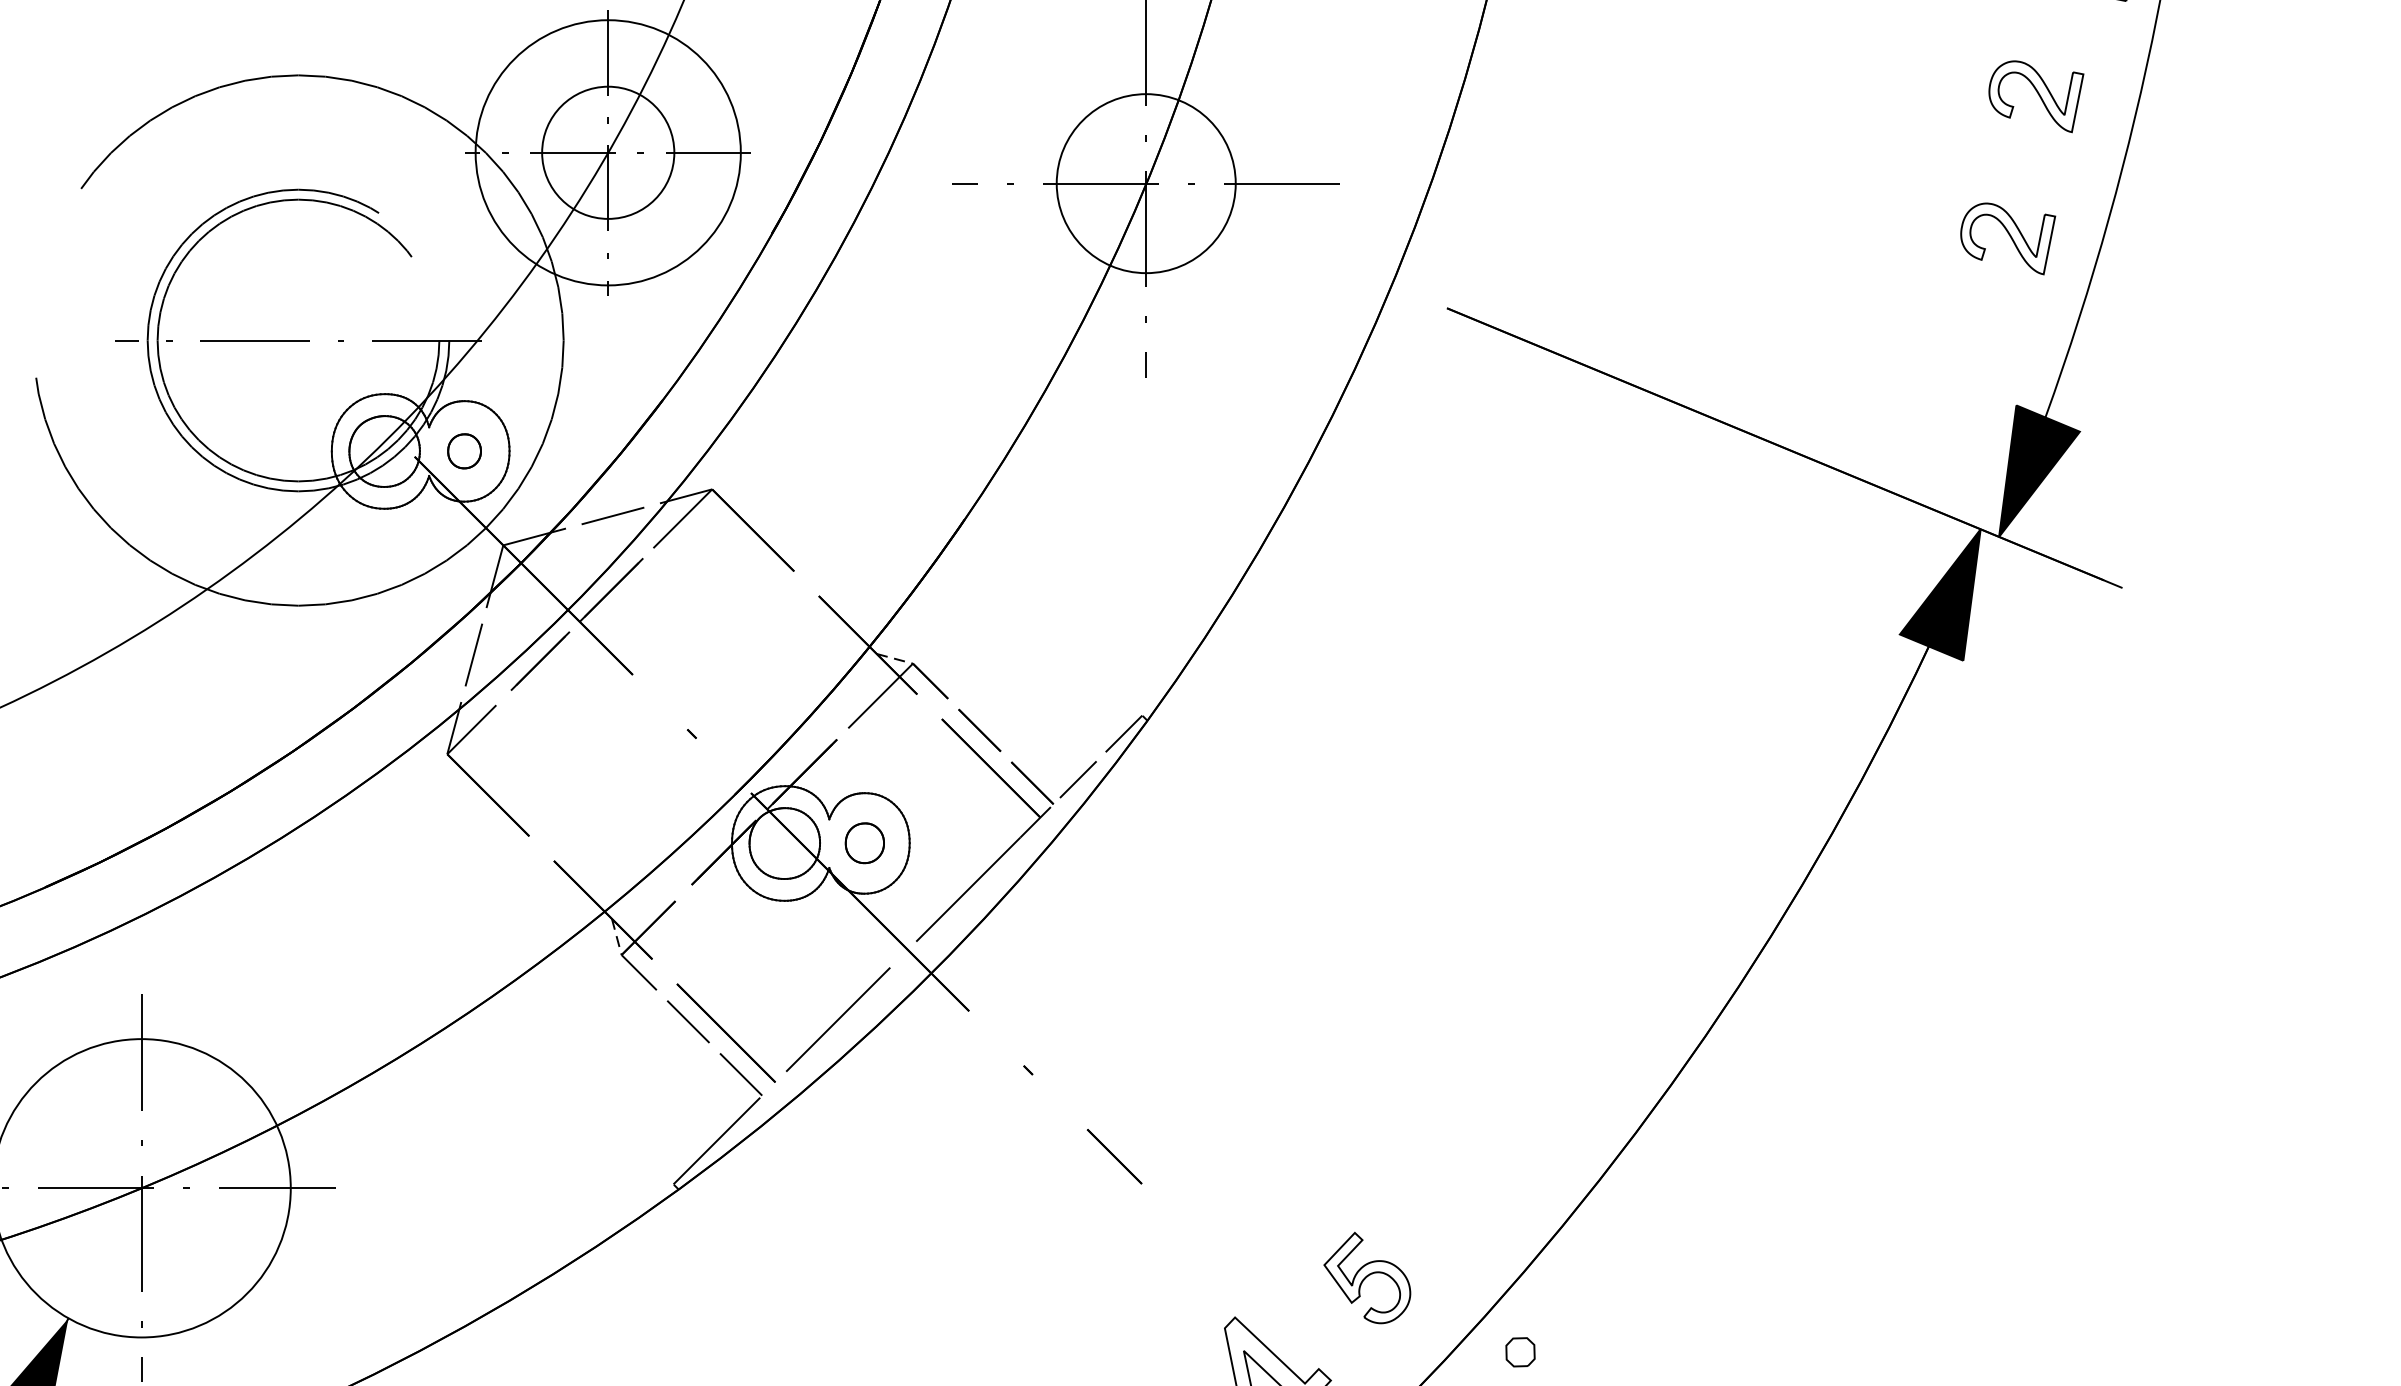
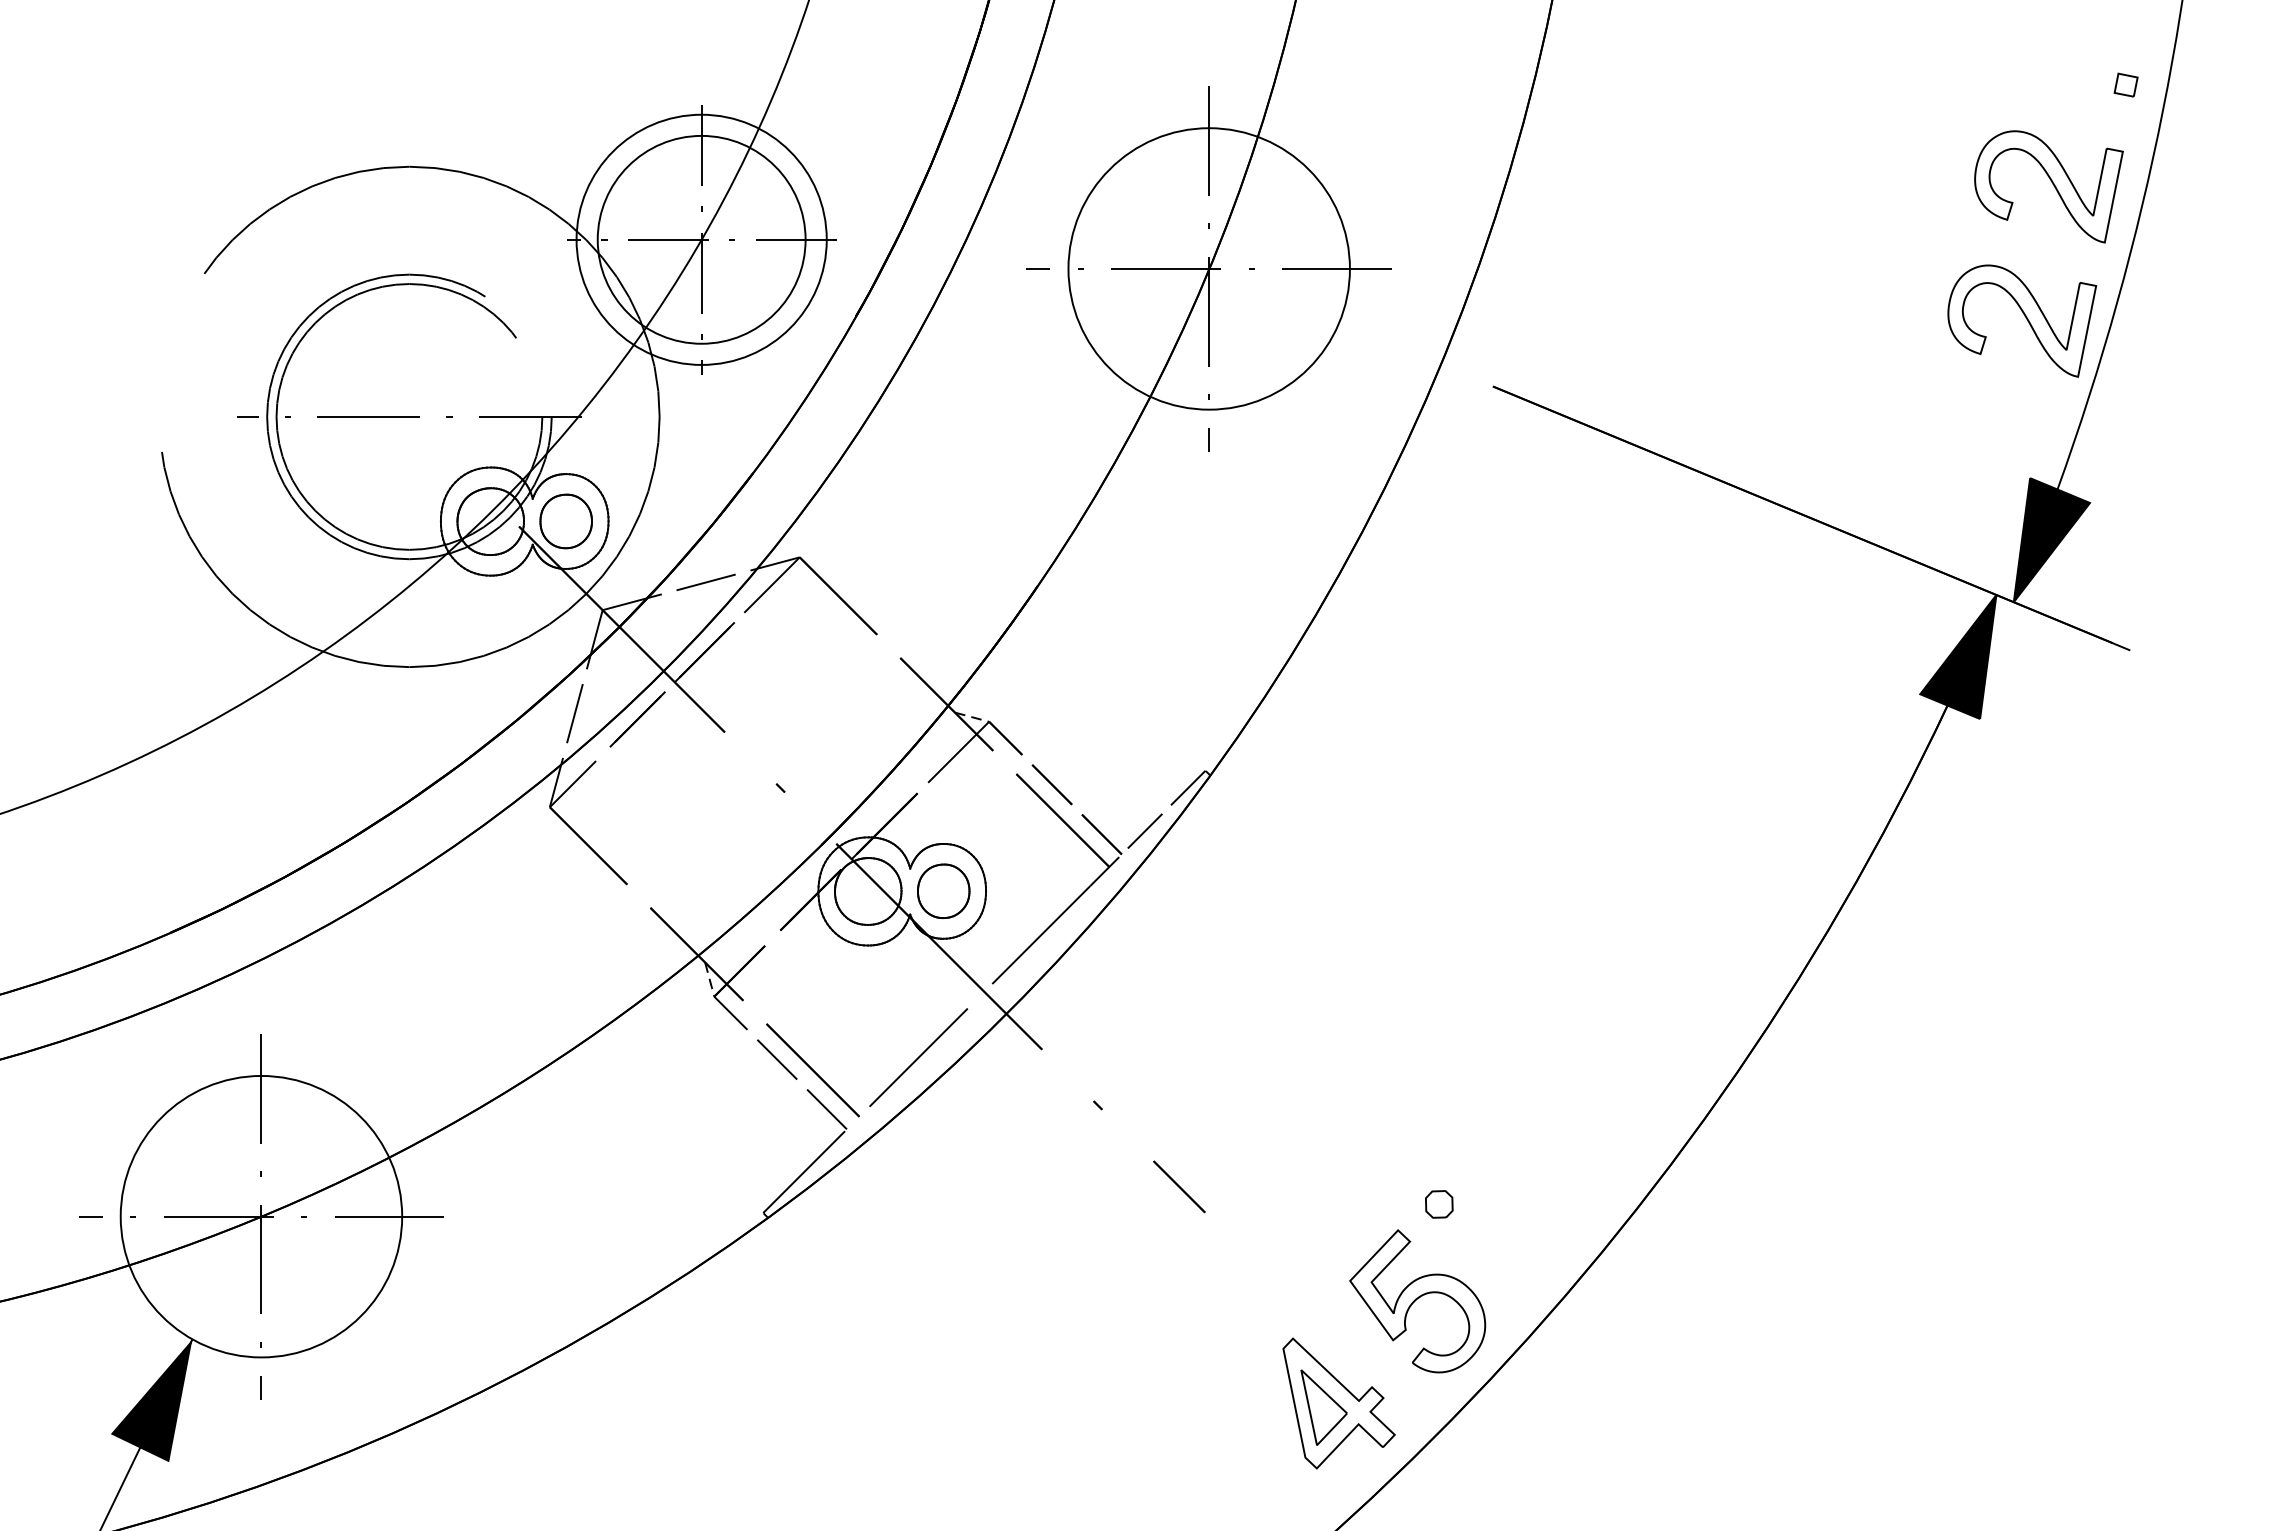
part: (2035, 96) -> (2048, 186), size x1.67
circle: (608, 152) -> (701, 239), size x1.67
circle: (1145, 183) -> (1208, 268), size x1.67
part: (2008, 238) -> (2022, 320), size x1.67
part: (463, 451) -> (565, 521), size x1.67
part: (864, 842) -> (943, 890), size x1.43
part: (1367, 1278) -> (1417, 1301), size x1.67
part: (1520, 1352) -> (1439, 1204), moved

